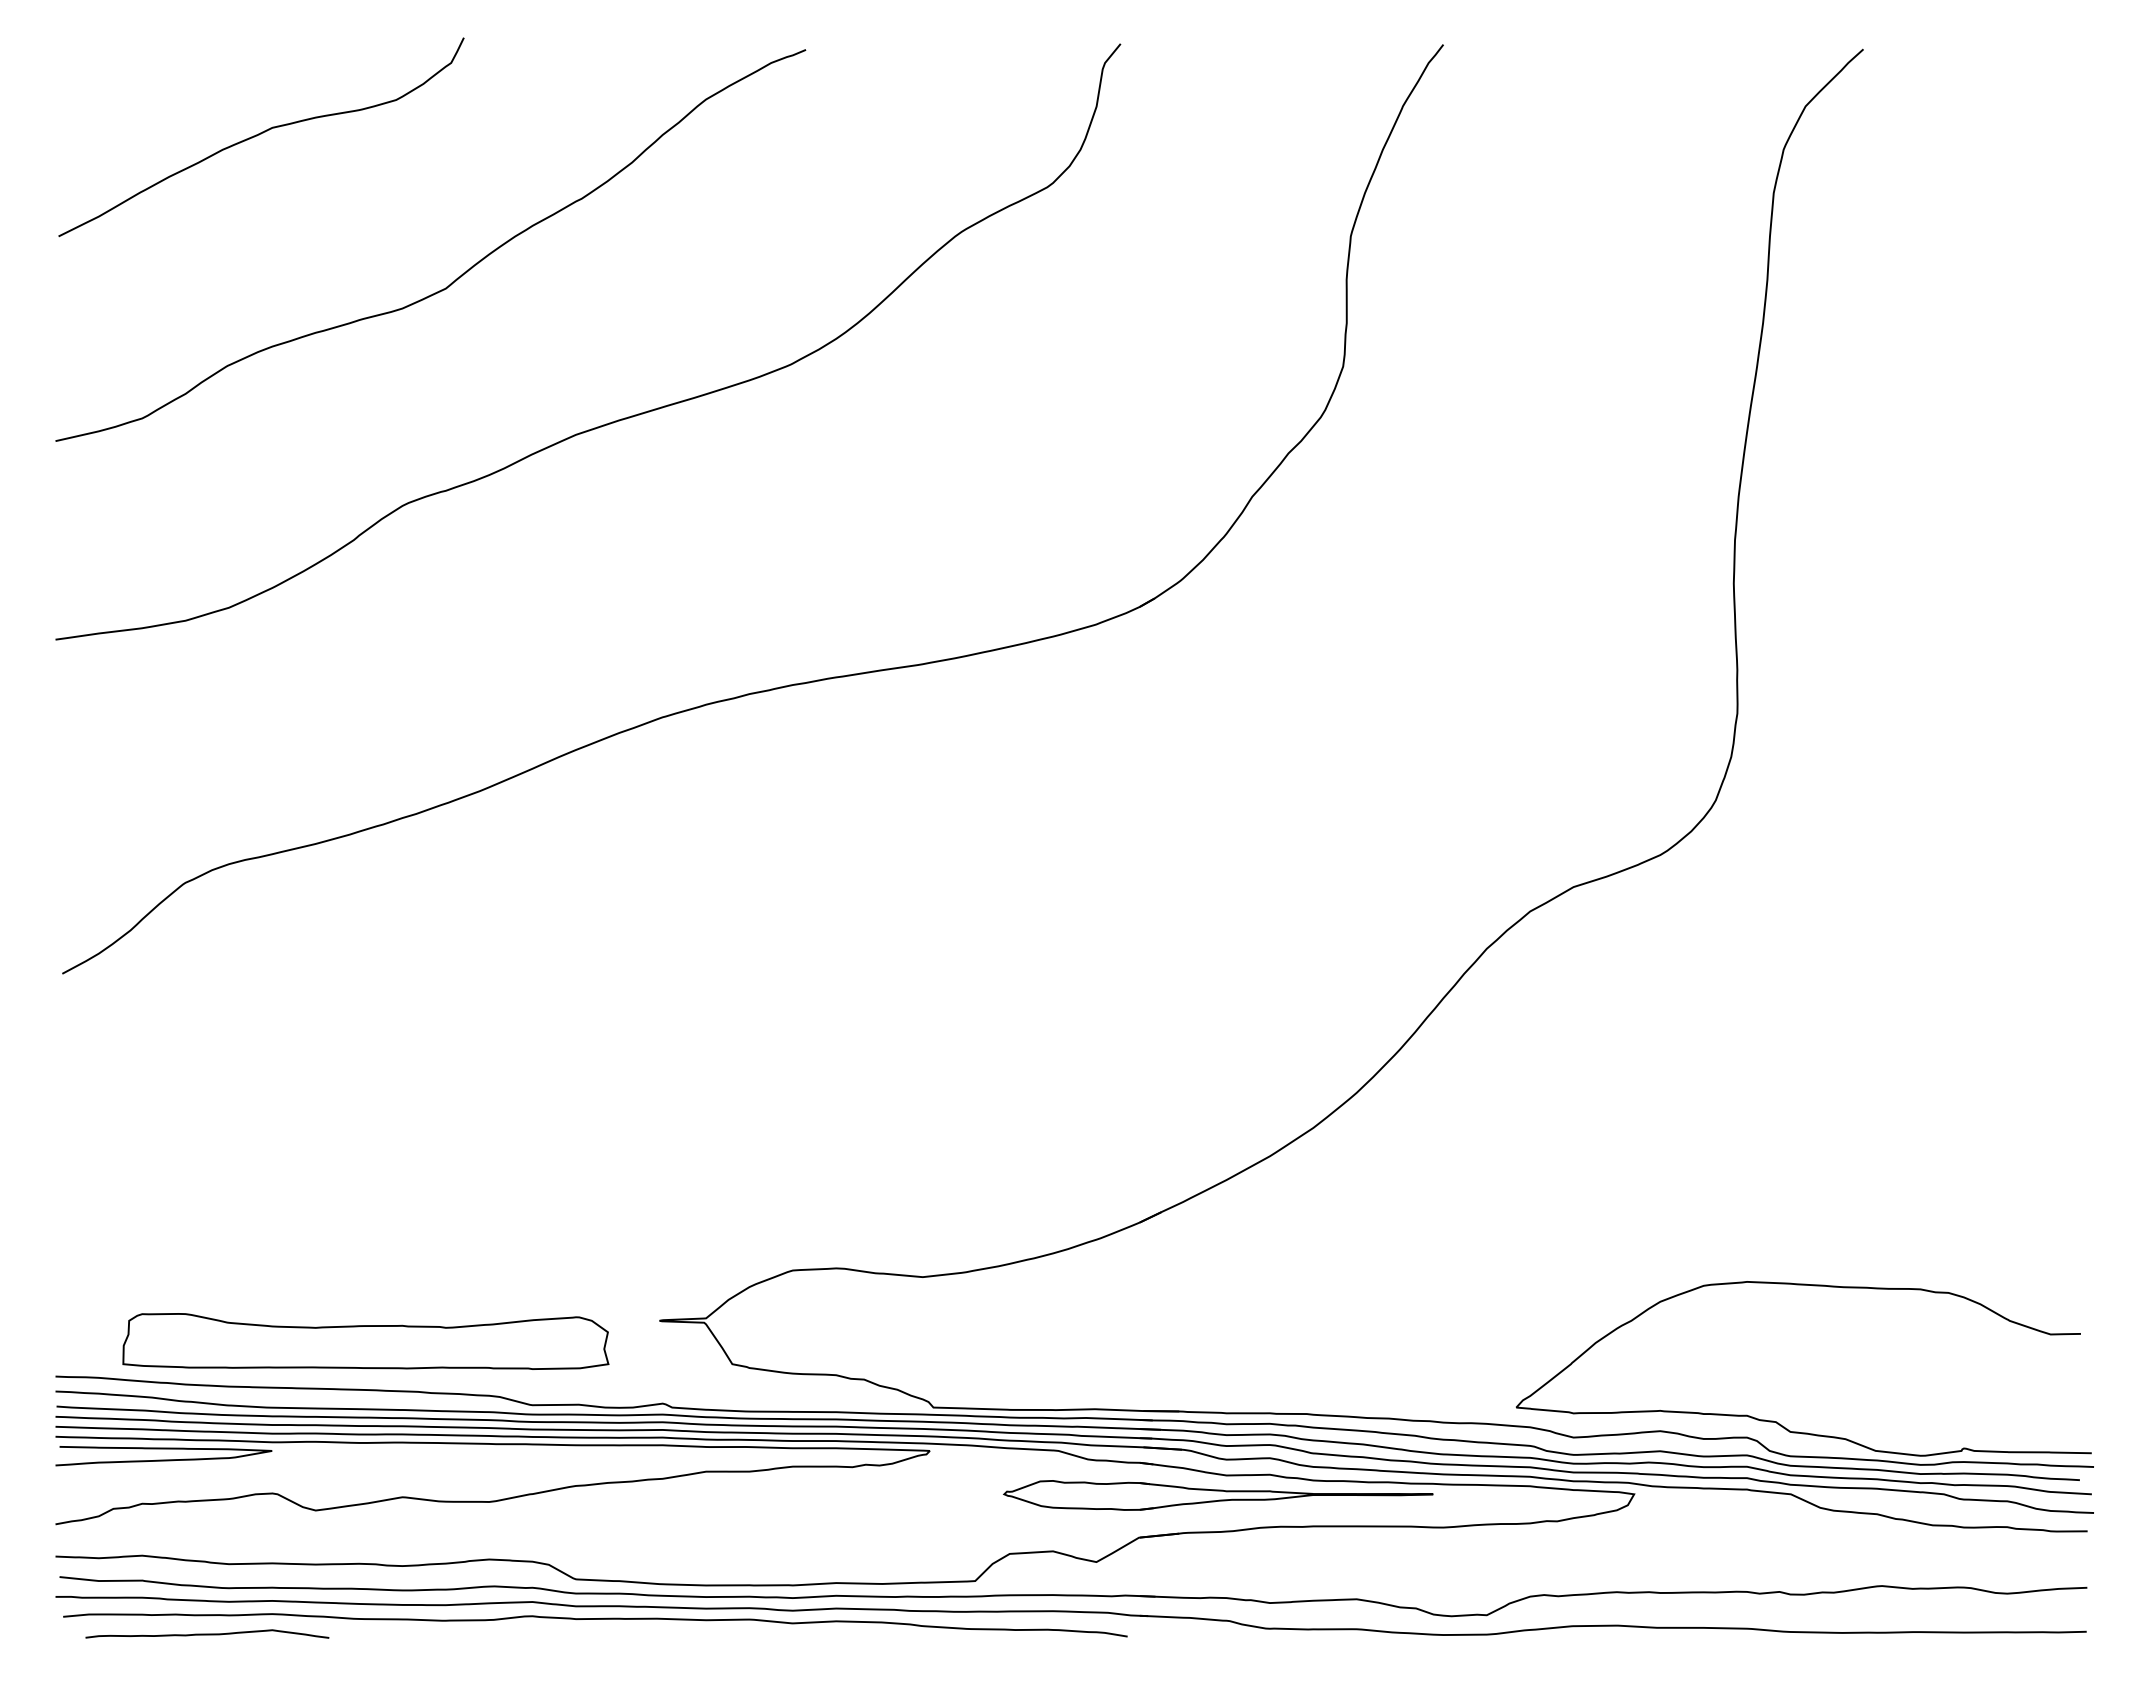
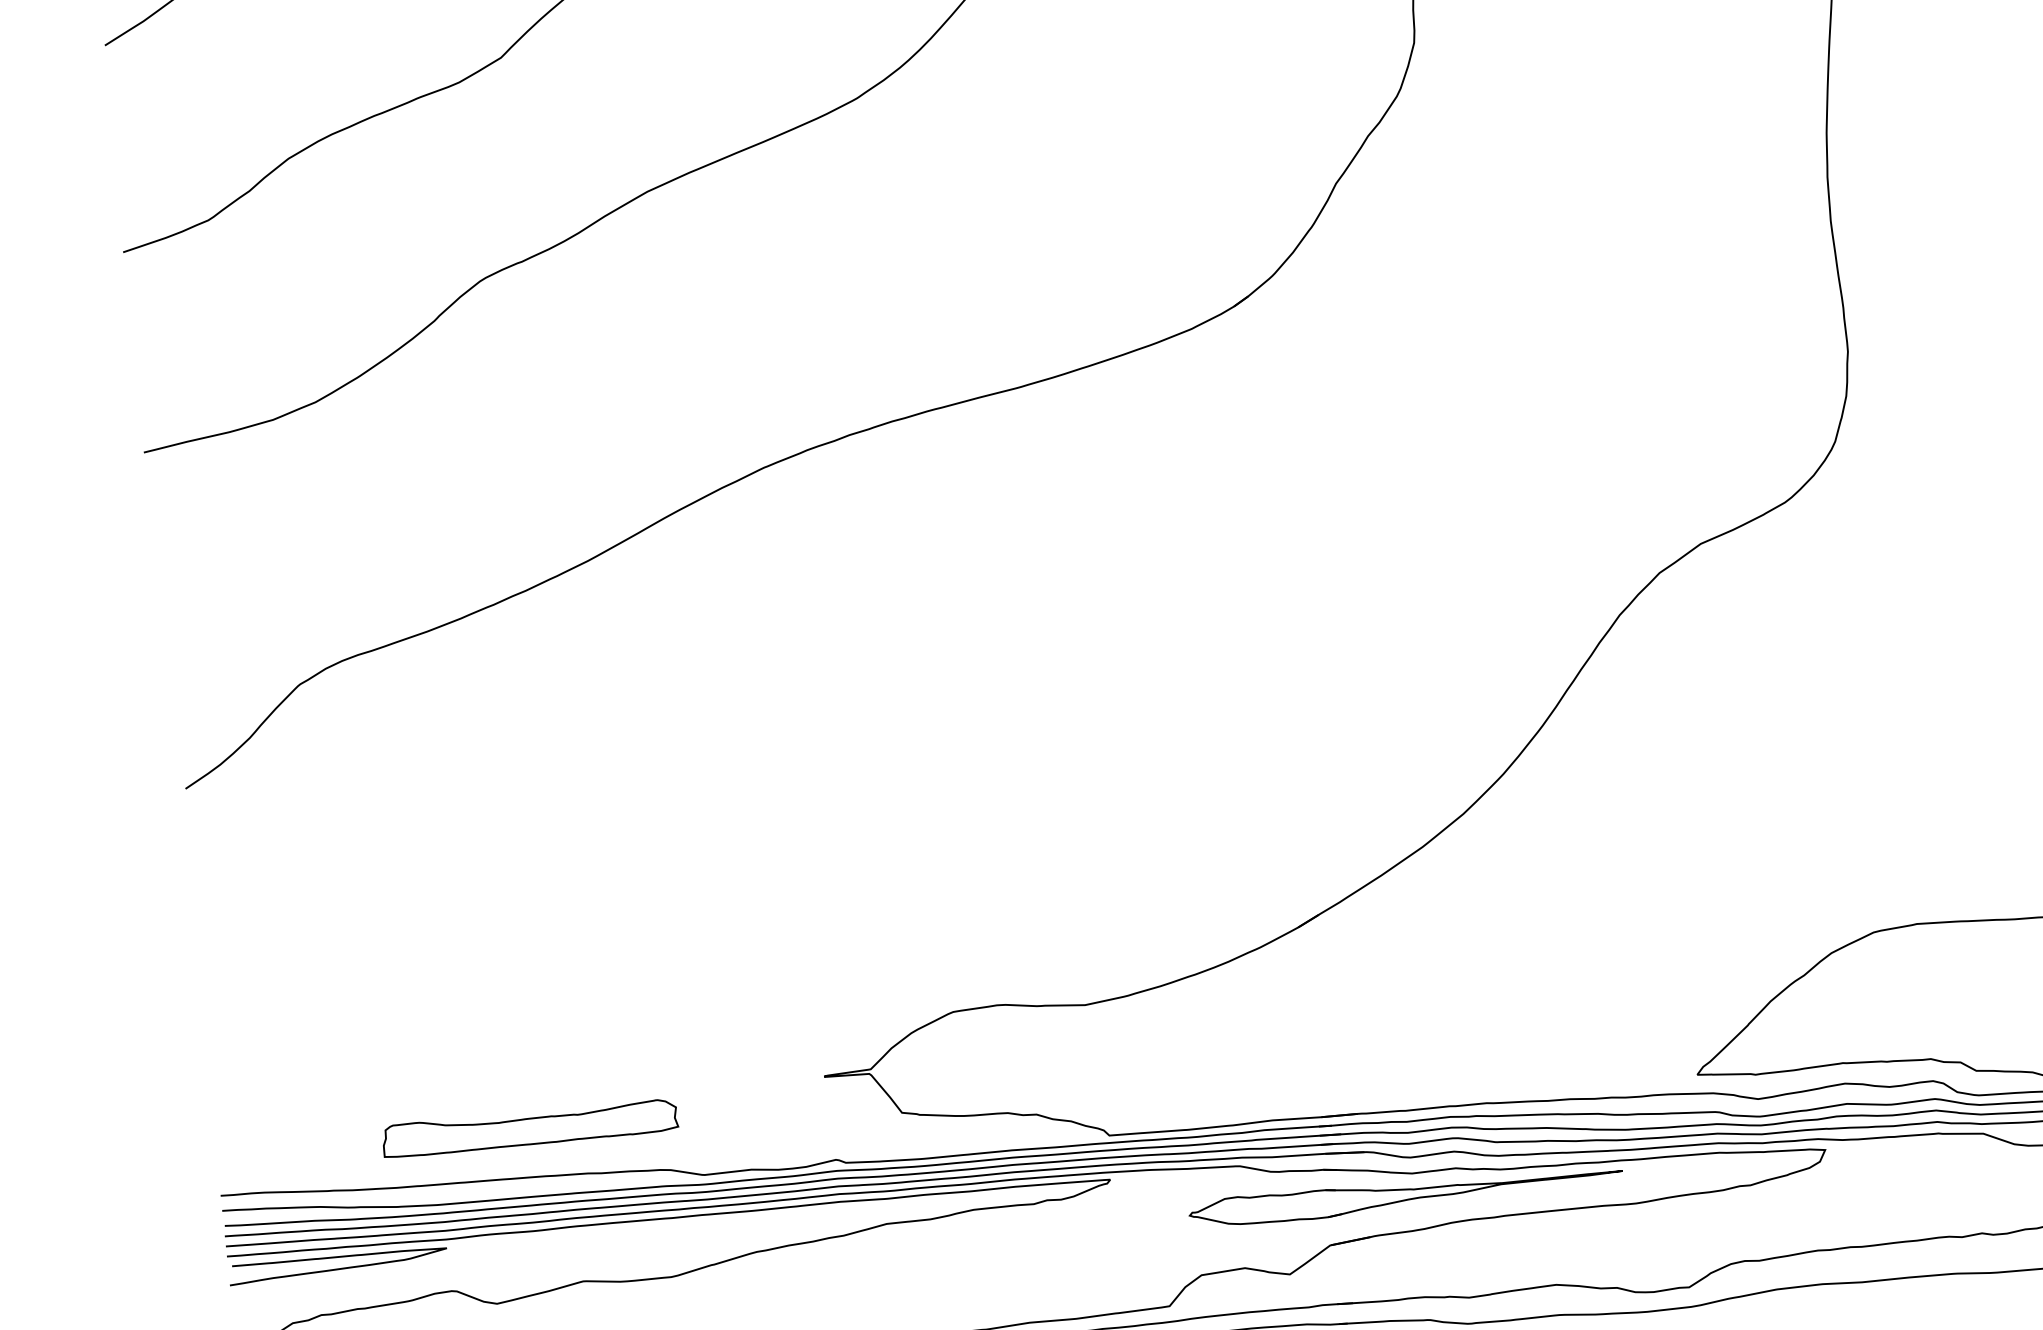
part: (365, 1341) -> (529, 1128), size x0.6

